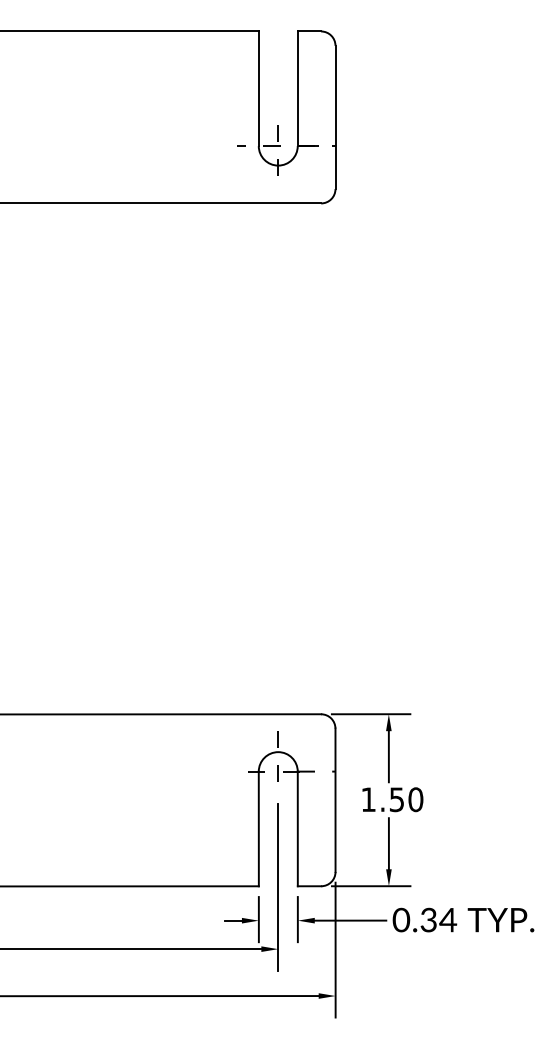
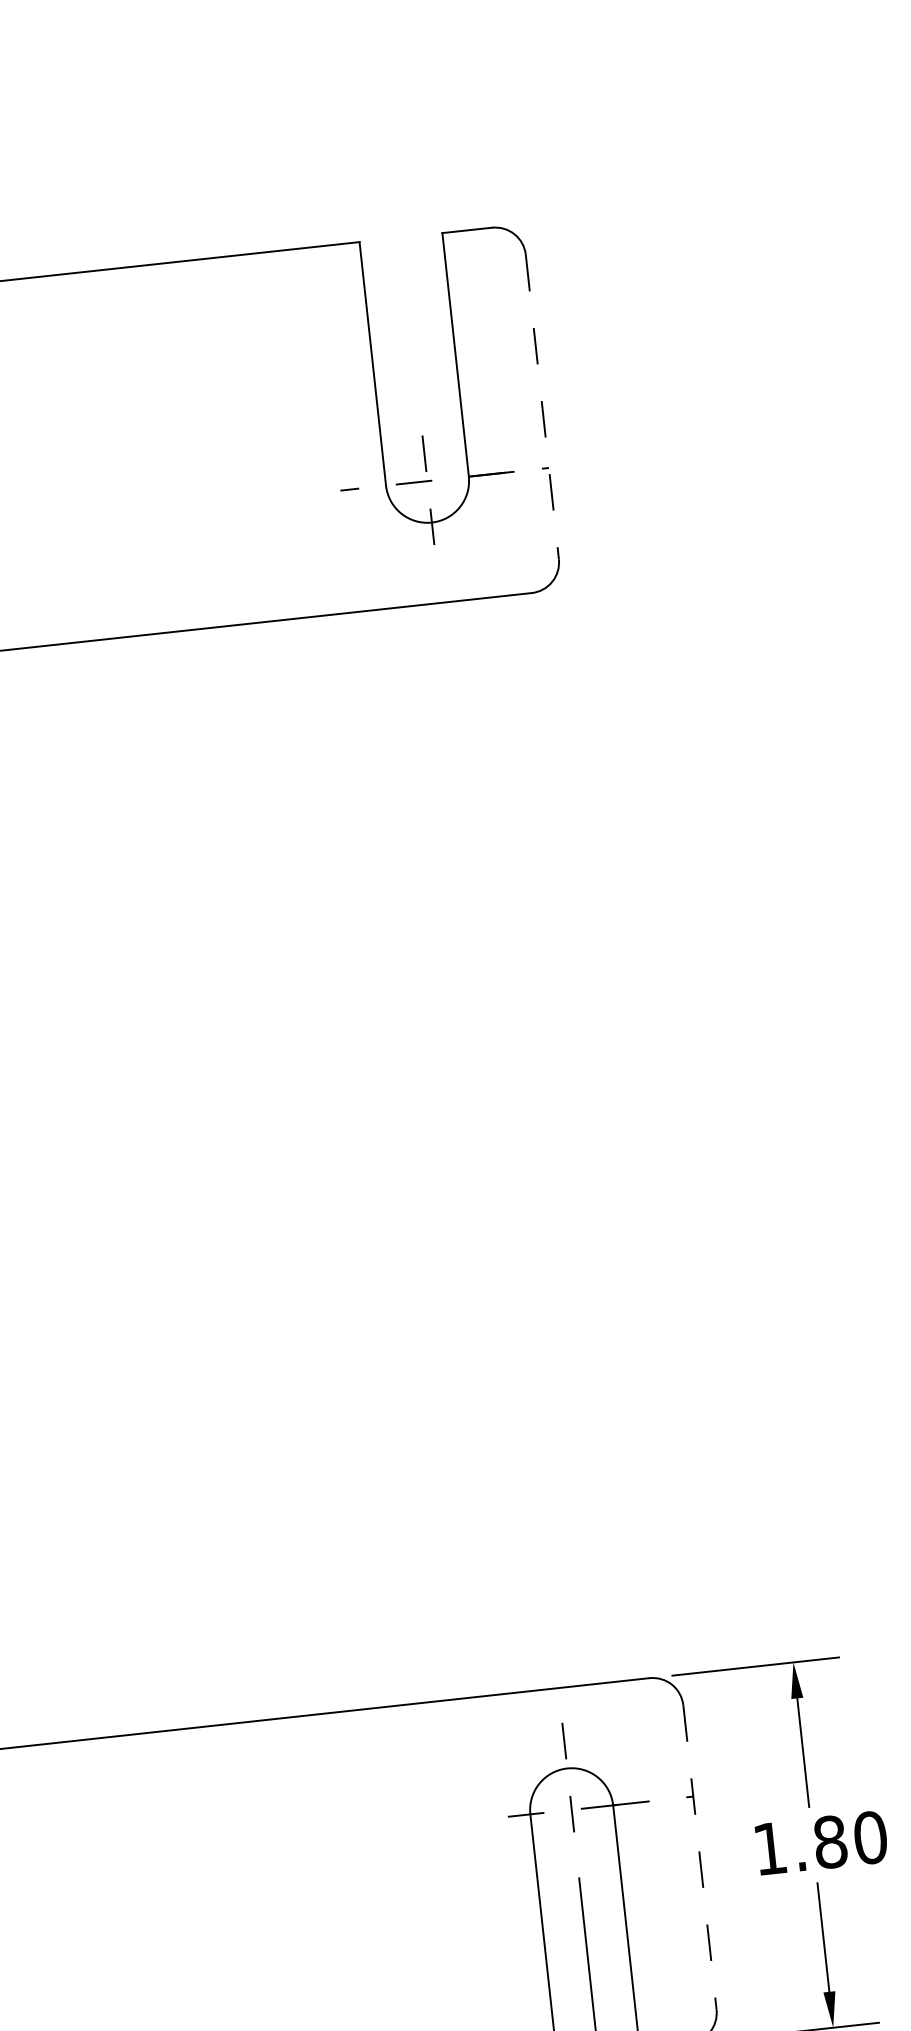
line: (335, 117) -> (542, 407), solid -> dashed
text: (396, 799) -> (829, 1841), 1.50 -> 1.80
line: (335, 800) -> (699, 1857), solid -> dashed

